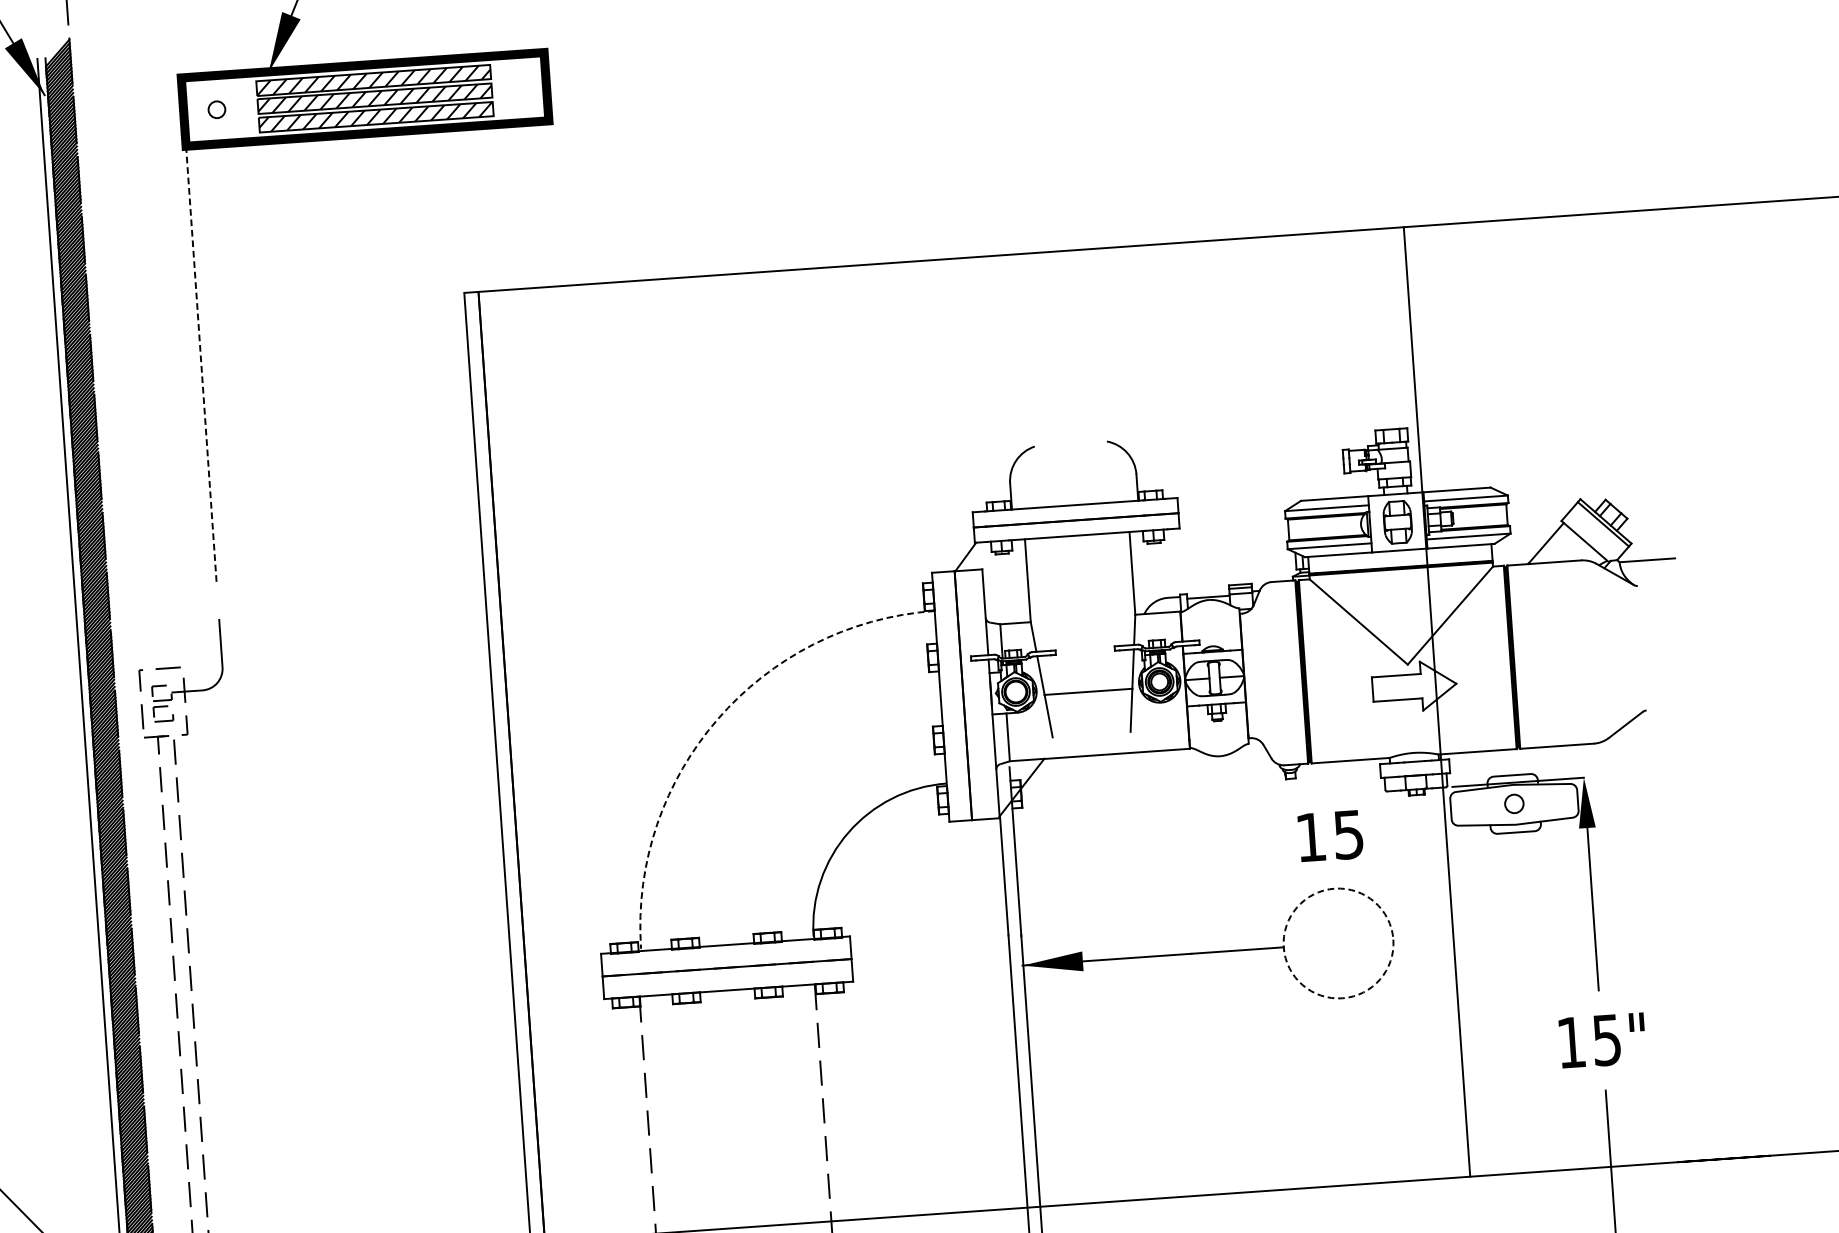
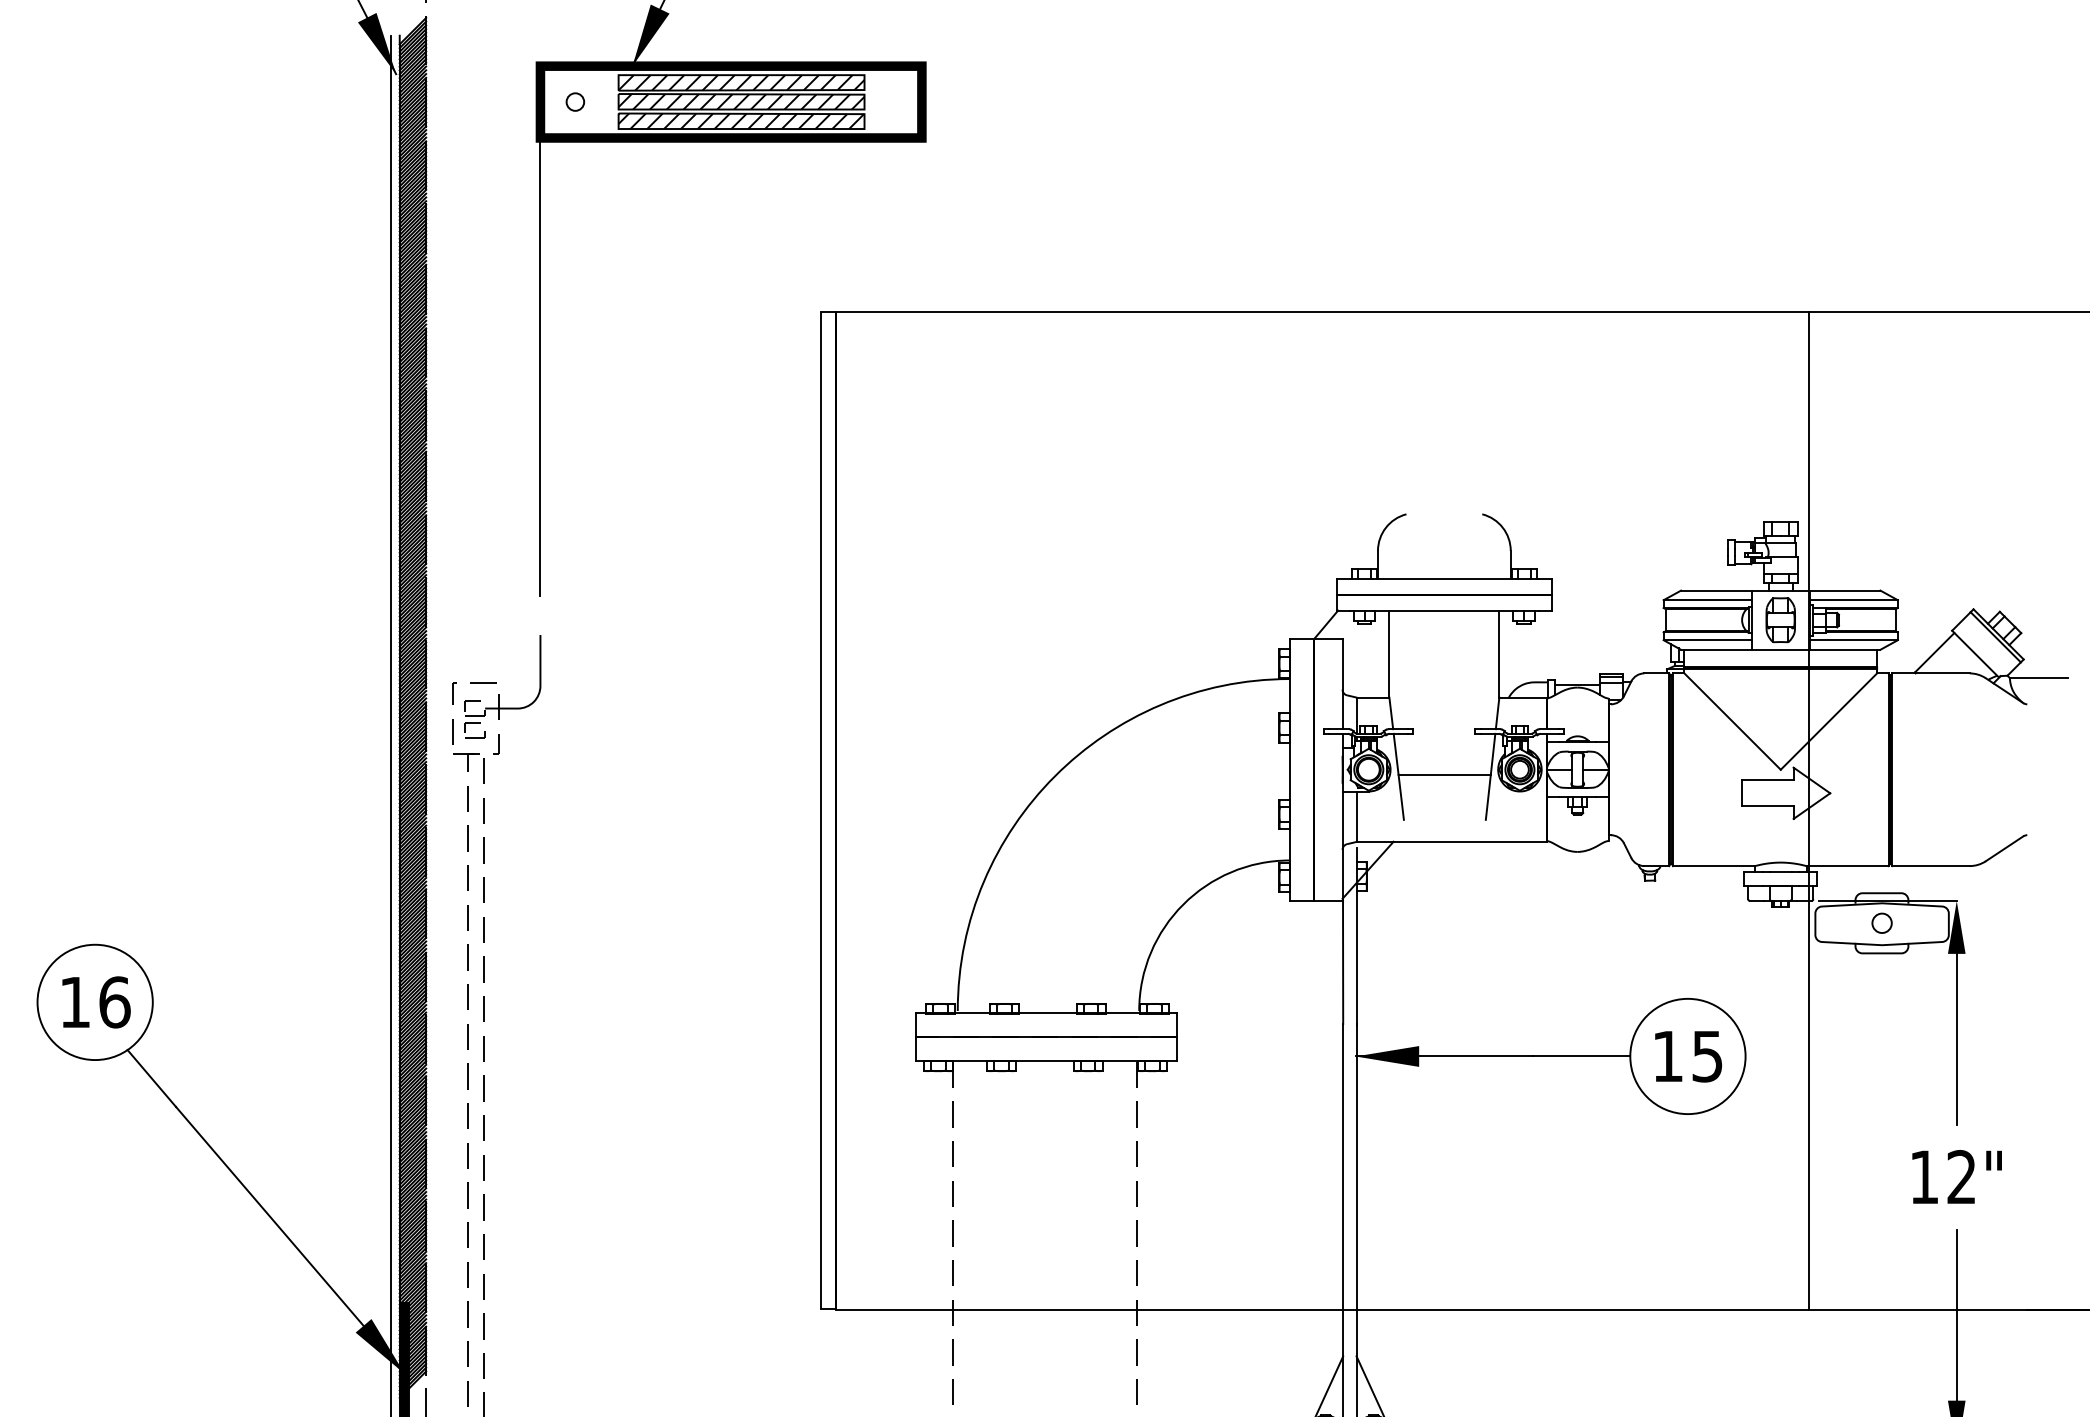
line: (201, 364) -> (540, 367), dashed -> solid
arc: (717, 719) -> (1054, 776), dashed -> solid
text: (1330, 836) -> (1688, 1056), moved
circle: (1338, 943) -> (1687, 1056), dashed -> solid
text: (1606, 1039) -> (1961, 1176), 15" -> 12"

